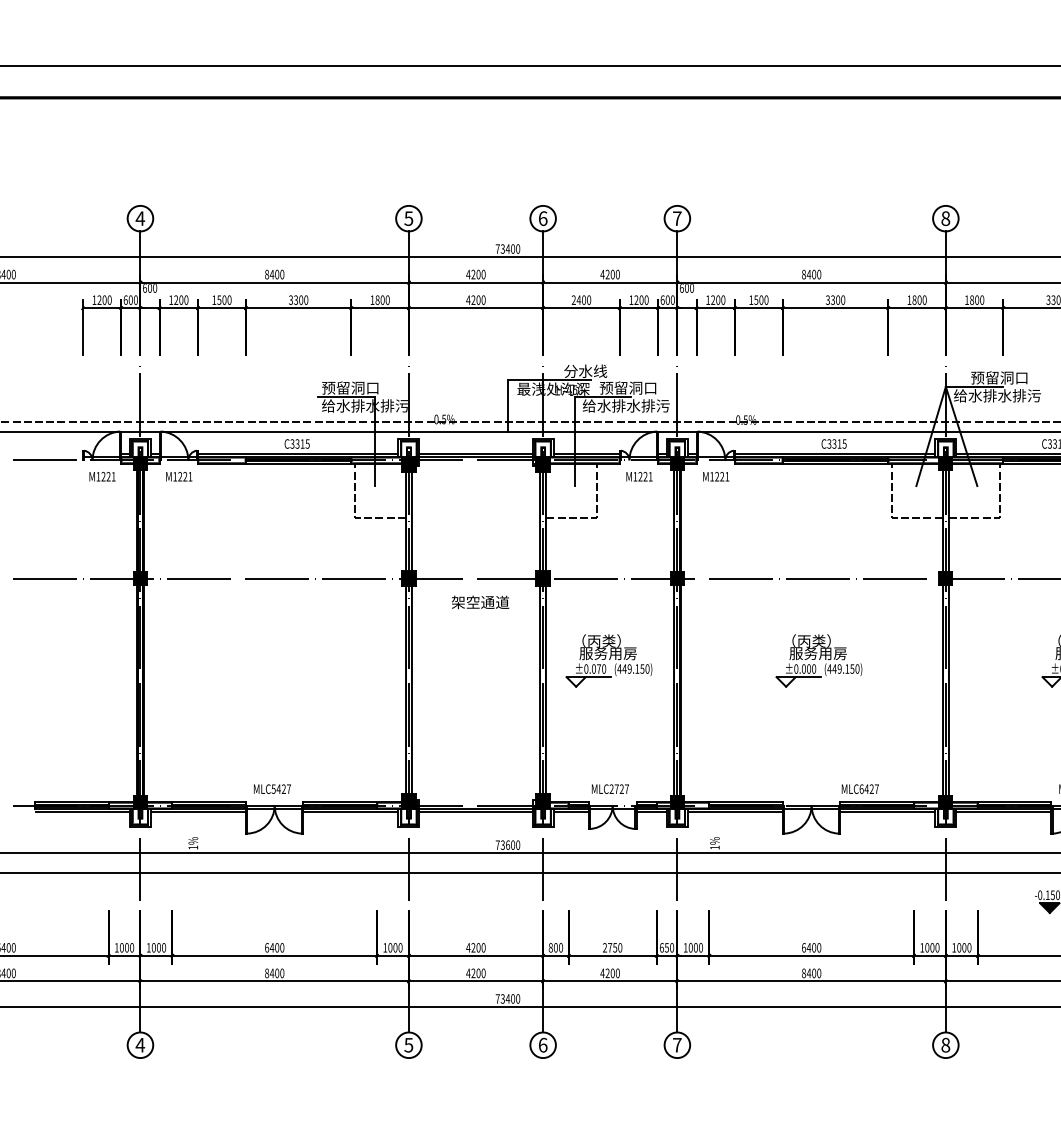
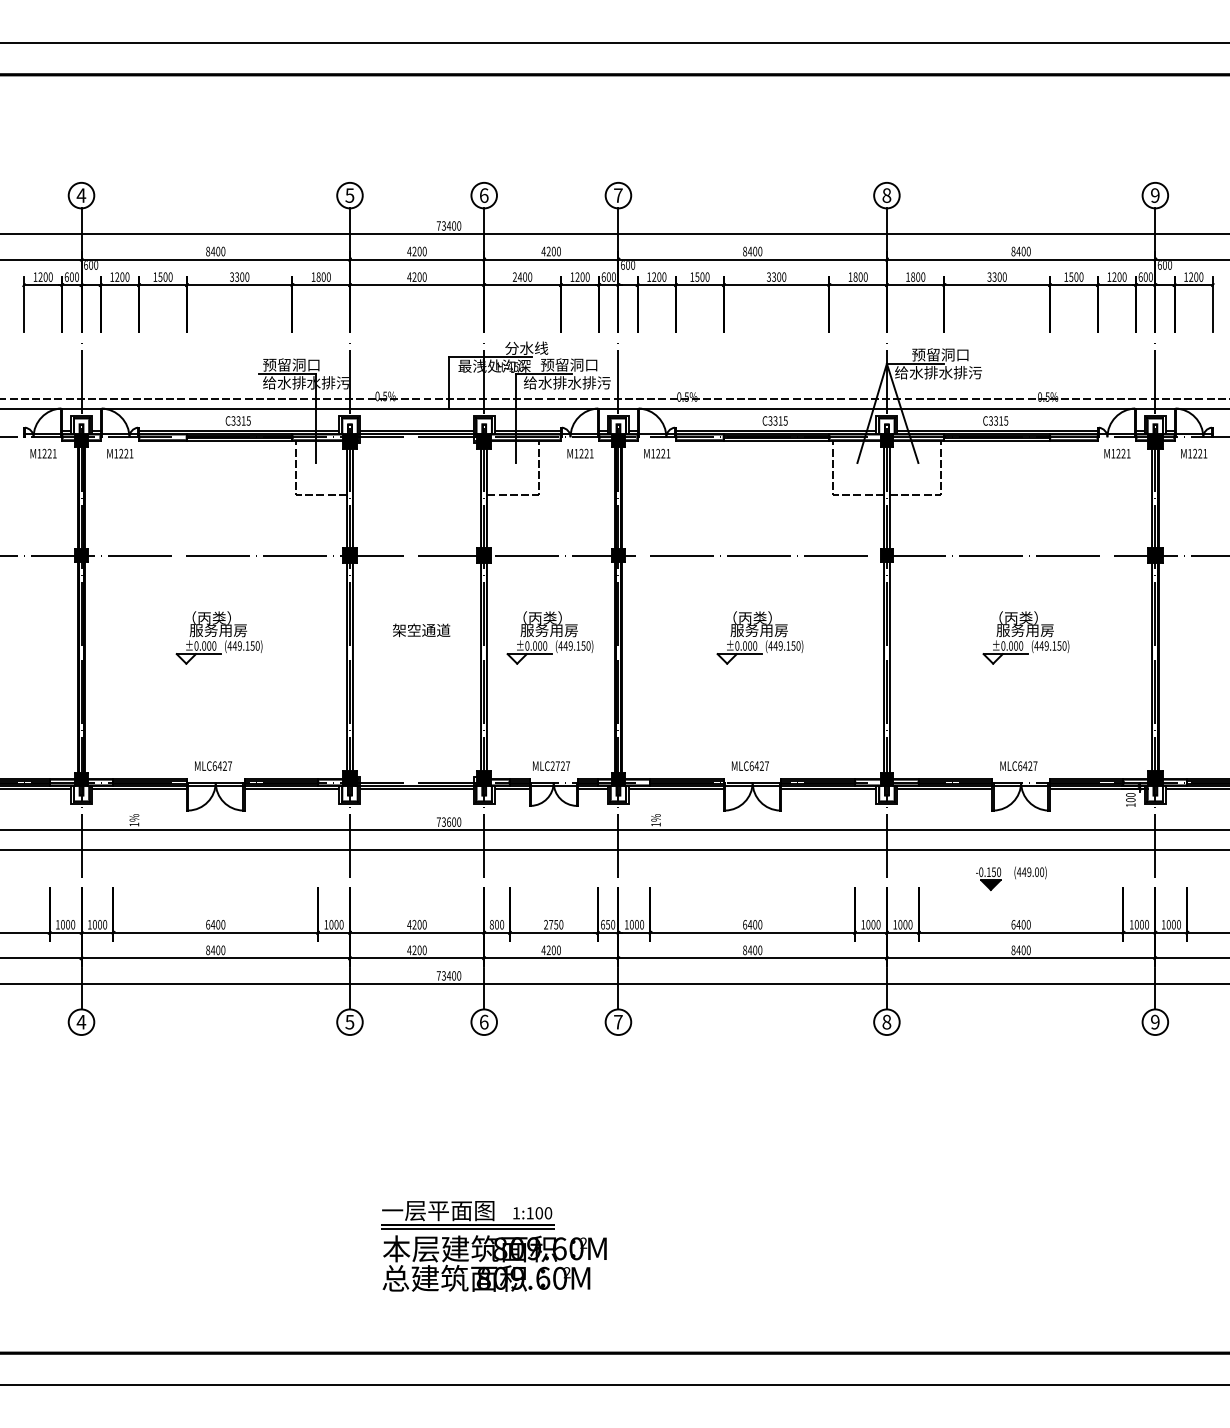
text: (480, 602) -> (421, 630), moved
part: (277, 660) -> (218, 637), added
text: (599, 668) -> (540, 645), ±0.070 -> ±0.000
text: (273, 788) -> (214, 765), MLC5427 -> MLC6427
text: (860, 788) -> (750, 765), moved

